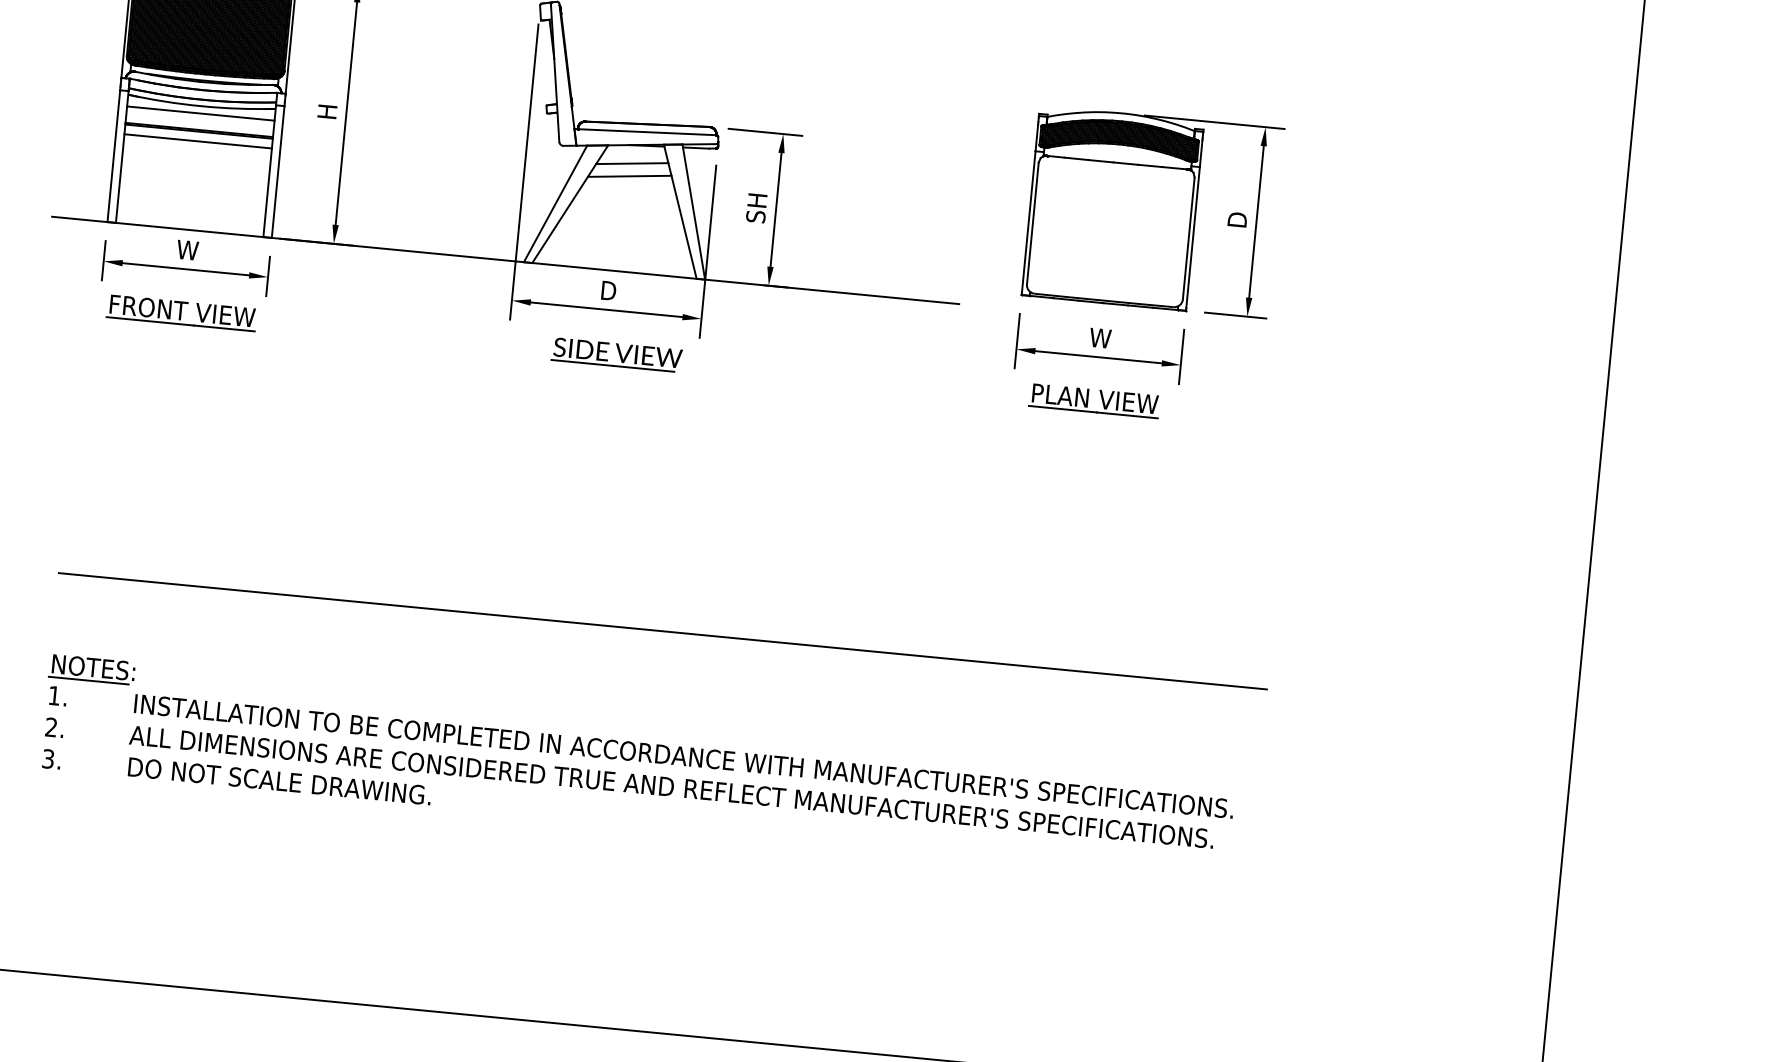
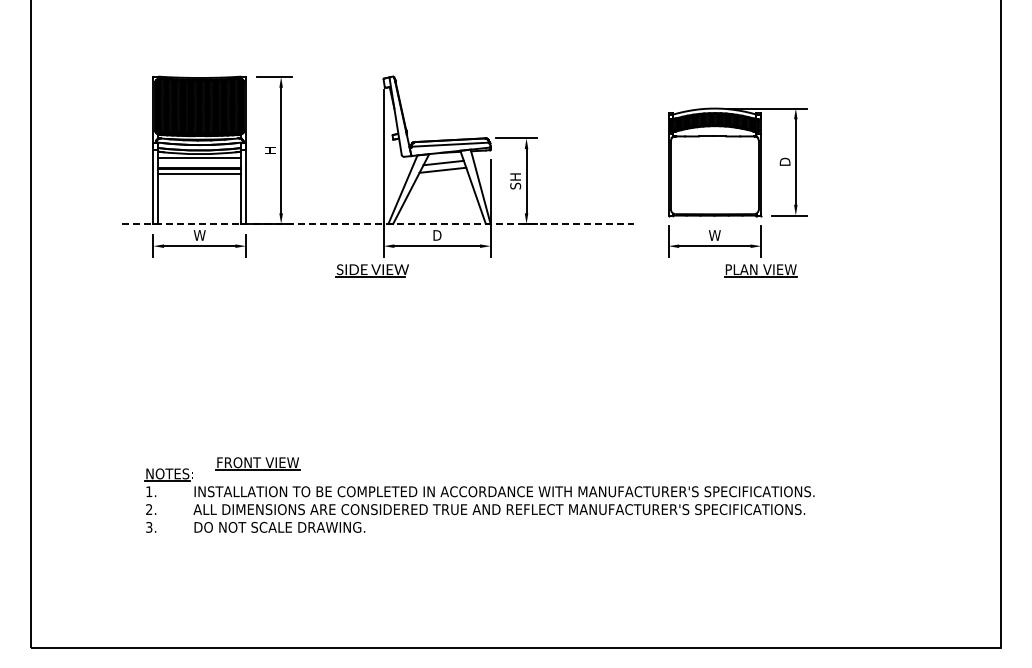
line: (506, 261) -> (378, 224), solid -> dashed
part: (181, 312) -> (257, 463), moved
part: (615, 354) -> (371, 270), moved
part: (1093, 400) -> (760, 270), moved
line: (662, 630) -> (485, 422), removed

